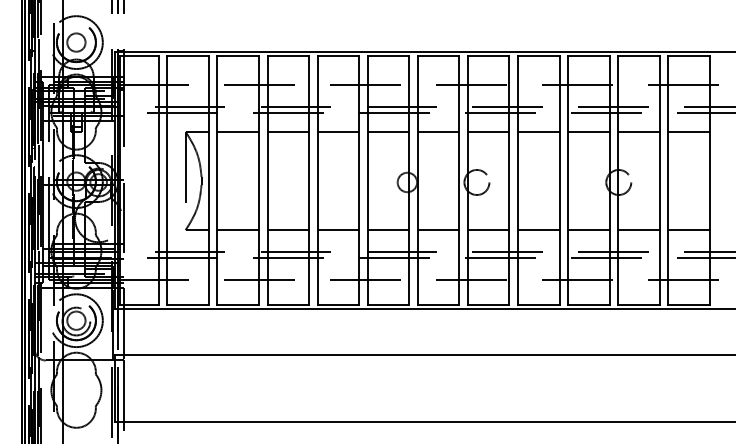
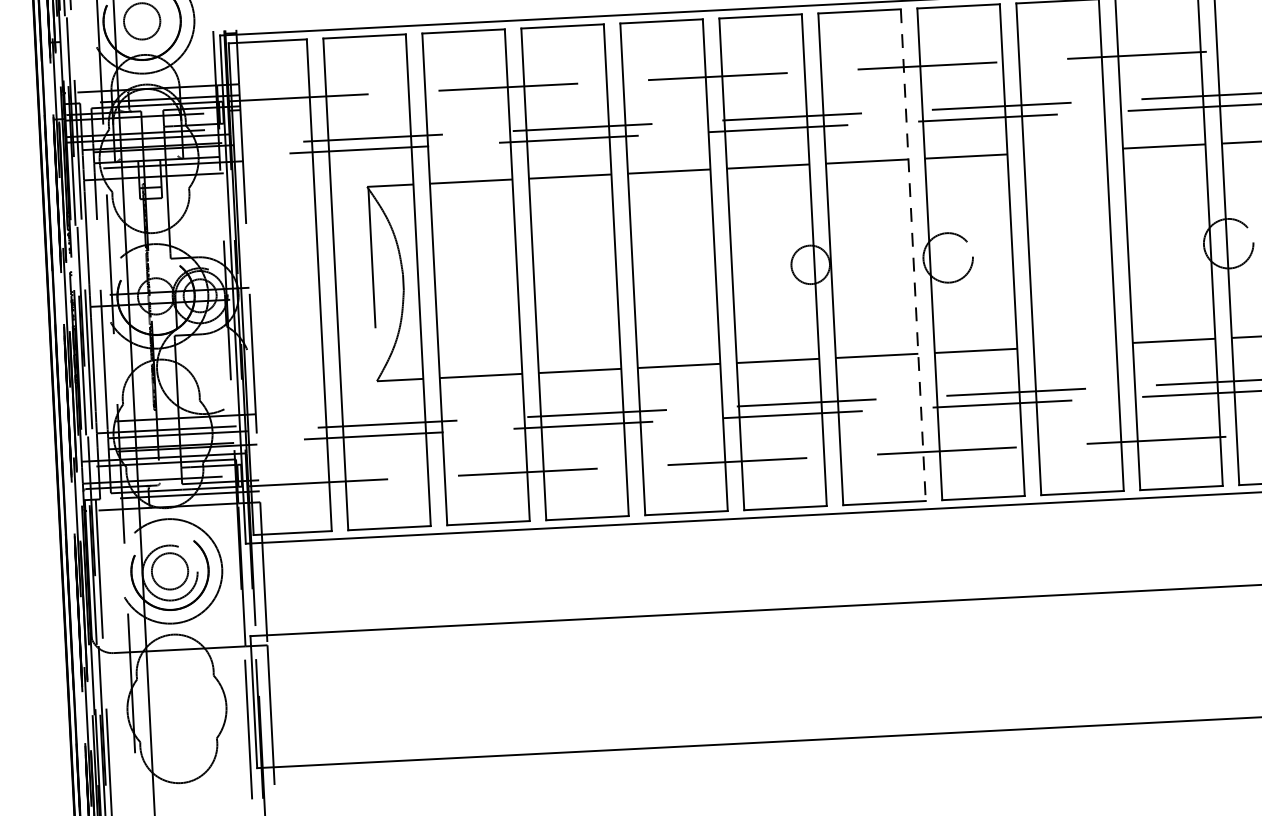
line: (538, 131) -> (1064, 150), removed
line: (459, 180) -> (913, 255), solid -> dashed
line: (538, 230) -> (1074, 346), removed

